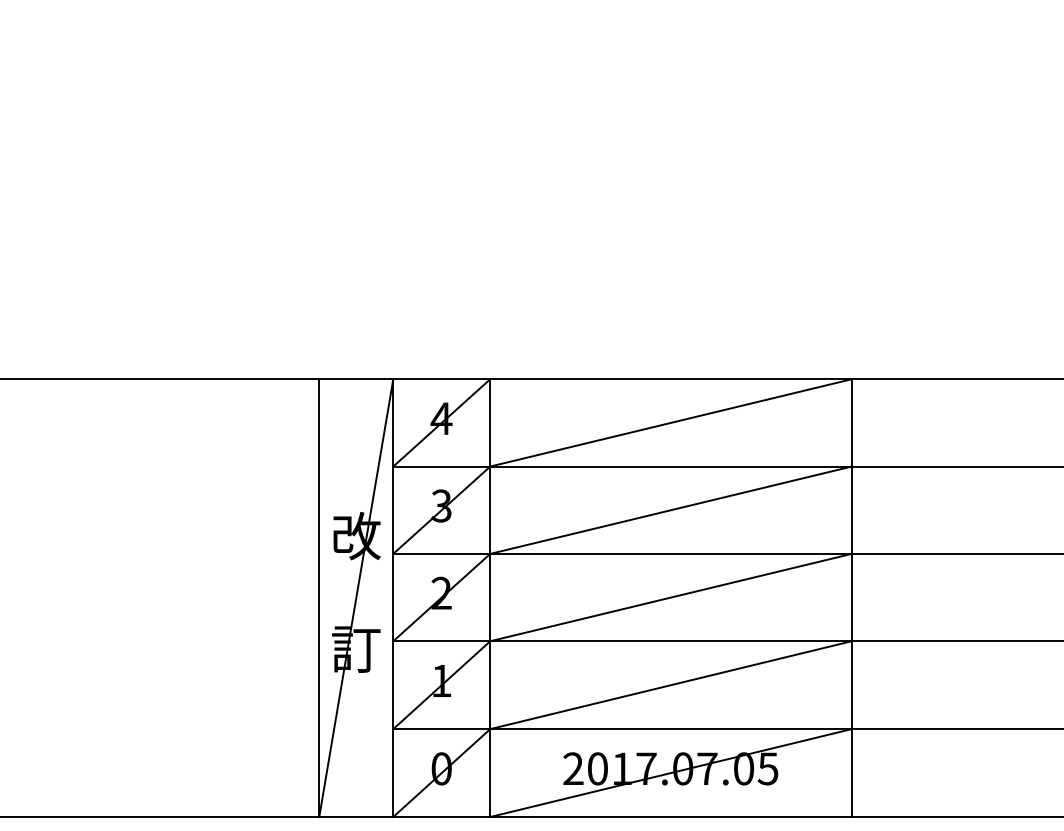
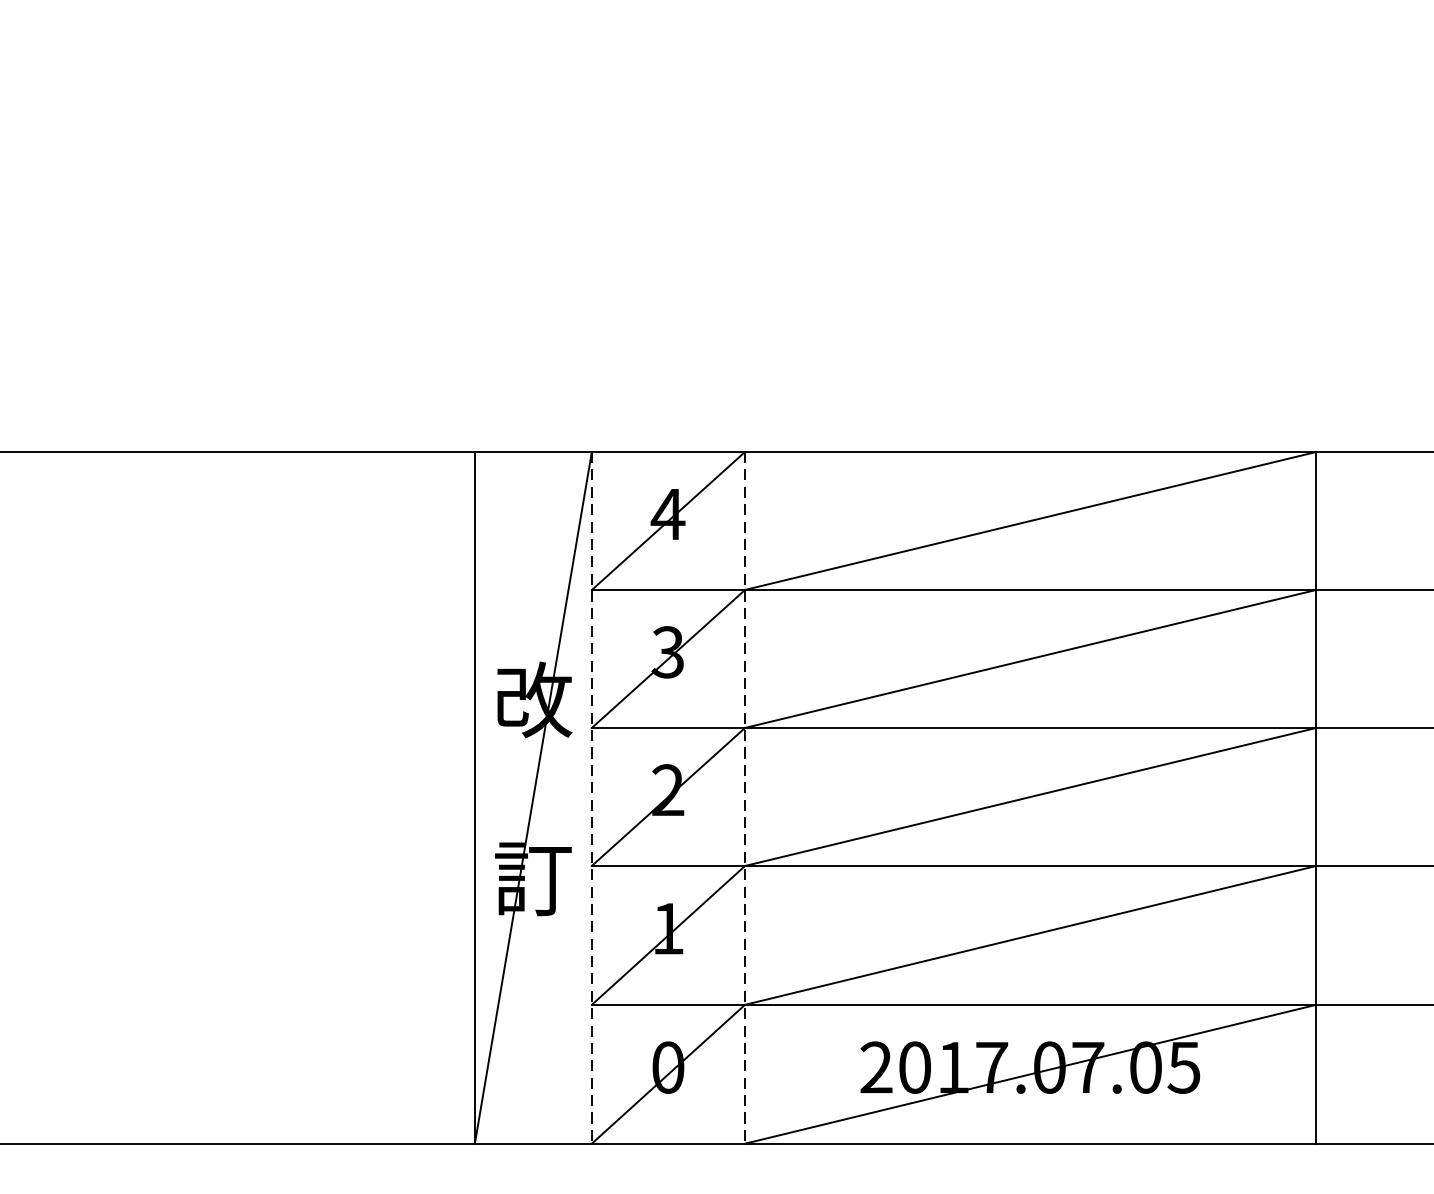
line: (393, 598) -> (592, 798), solid -> dashed
line: (490, 598) -> (745, 798), solid -> dashed

